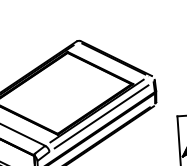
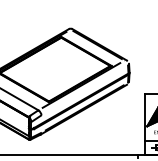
line: (101, 115) -> (84, 89), removed

